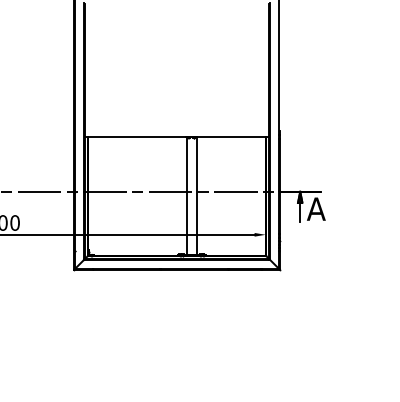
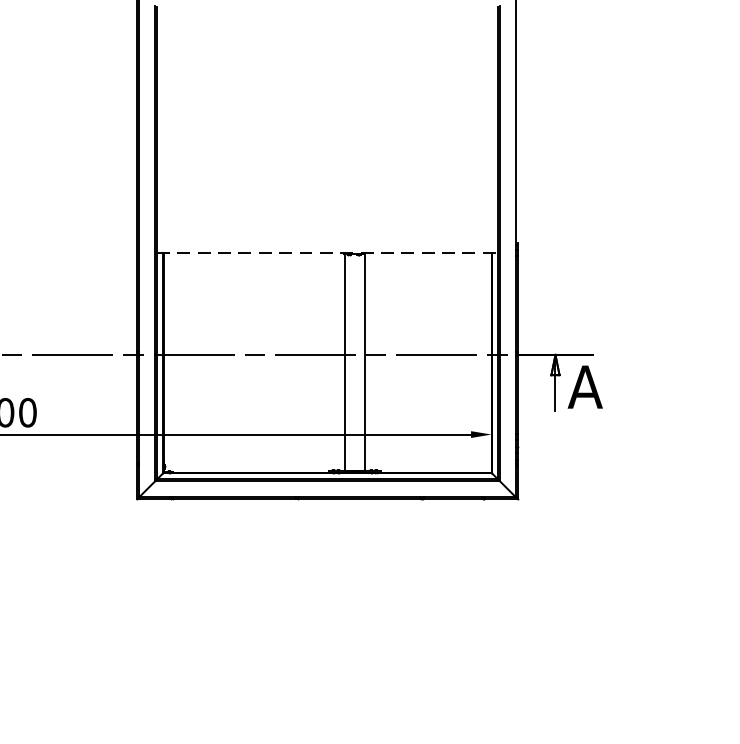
line: (177, 136) -> (328, 252), solid -> dashed

